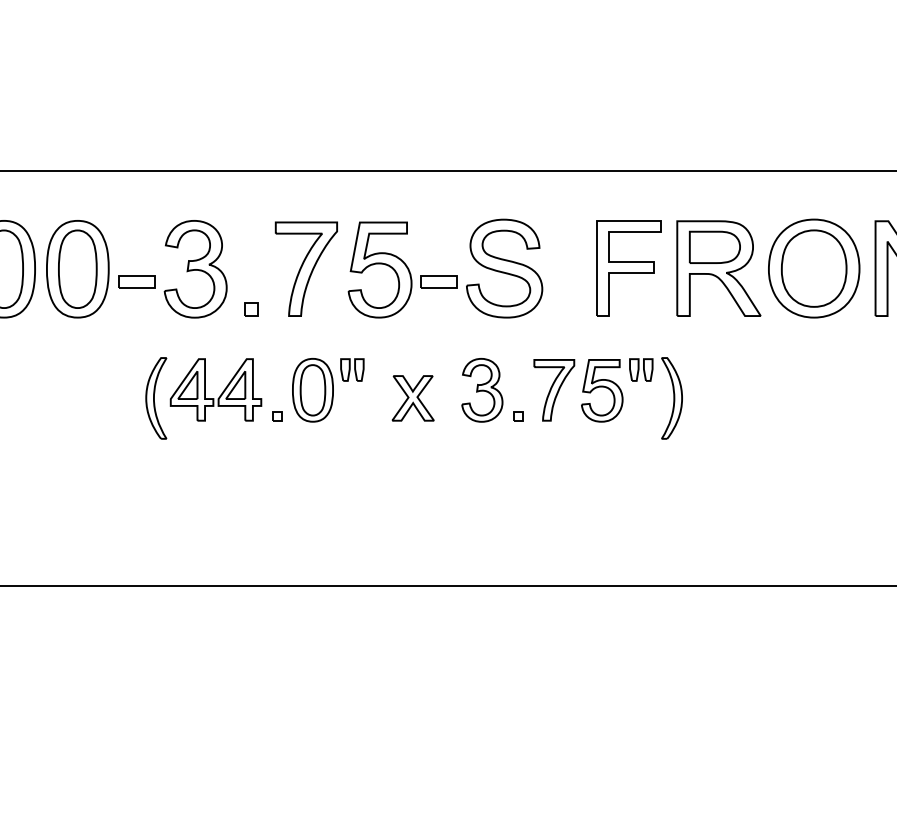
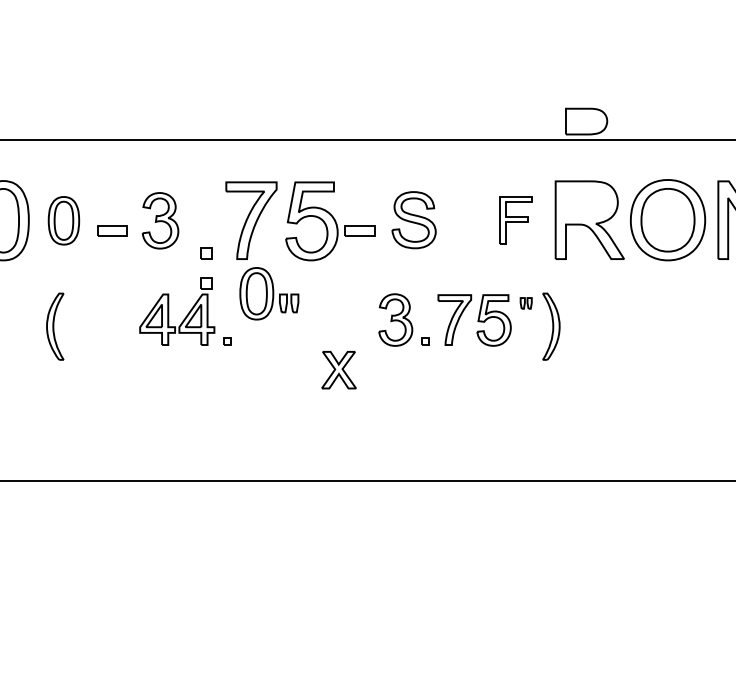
part: (714, 246) -> (586, 120), moved
part: (504, 268) -> (413, 220), size x0.7
part: (628, 268) -> (515, 220), size x0.6
part: (77, 269) -> (63, 220), size x0.6
part: (195, 269) -> (160, 220), size x0.7
part: (251, 345) -> (206, 283), added
part: (641, 369) -> (526, 302), size x0.6
part: (312, 390) -> (256, 293), moved
part: (156, 398) -> (55, 326), moved
part: (412, 398) -> (338, 370), moved

